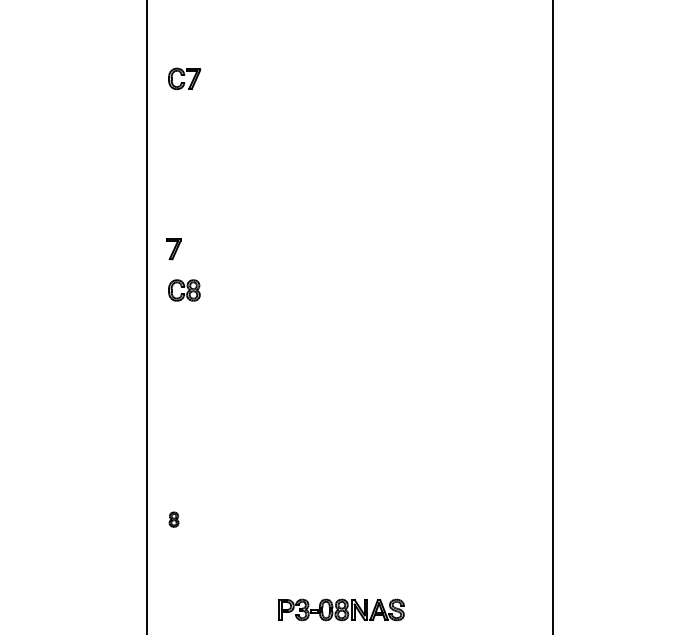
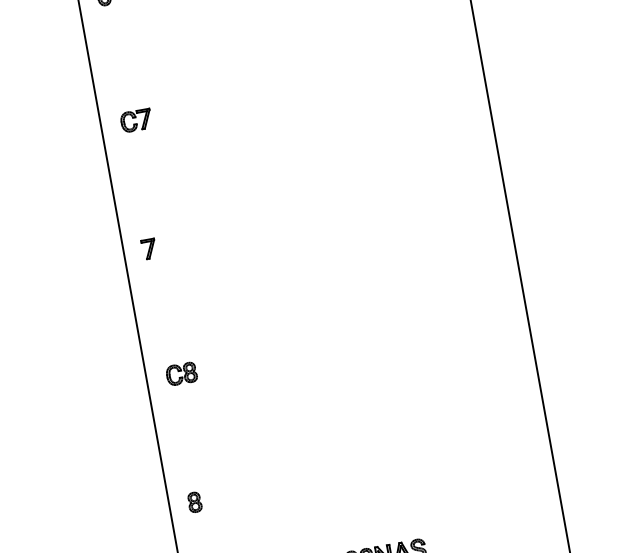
part: (184, 78) -> (136, 120), moved
part: (184, 290) -> (181, 373), moved
part: (173, 519) -> (194, 502), size x1.43

